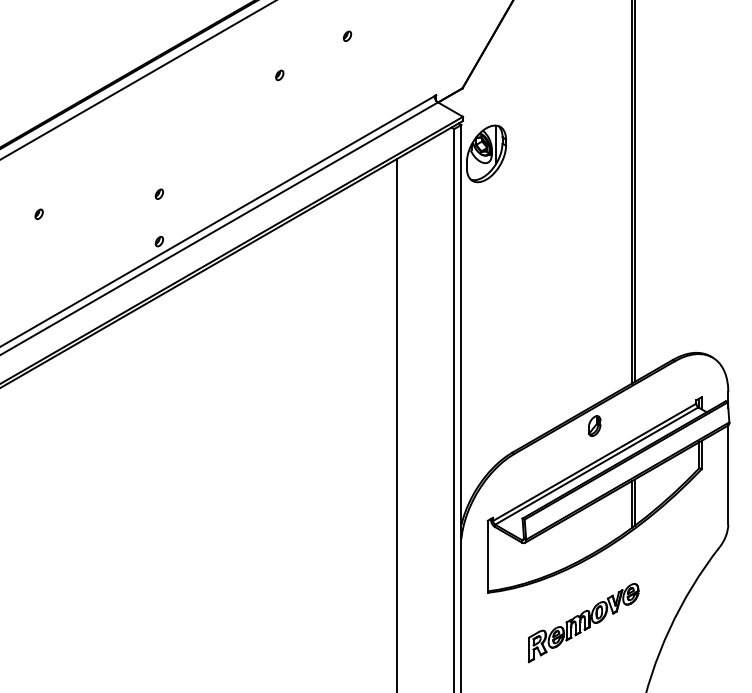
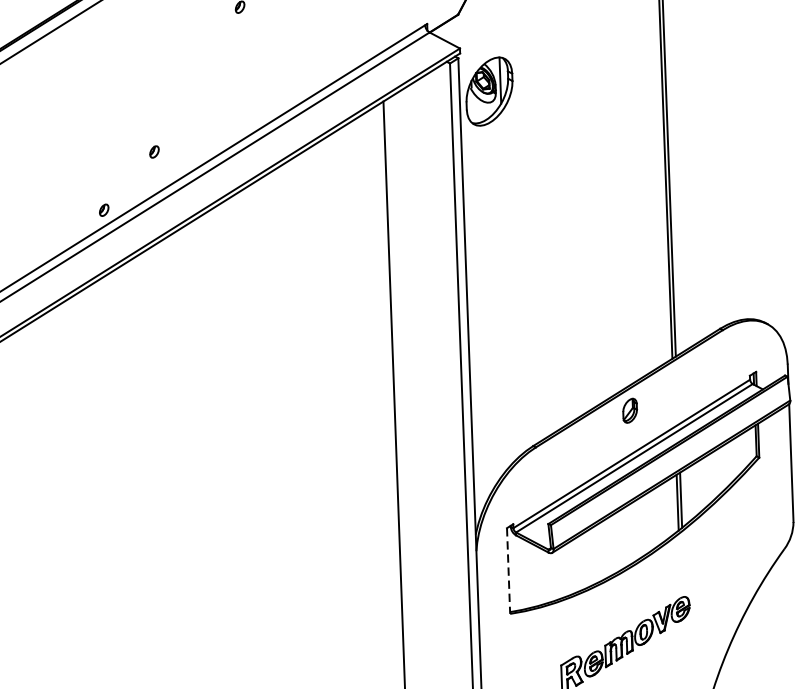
part: (159, 193) -> (154, 151), moved
line: (487, 557) -> (508, 571), solid -> dashed

